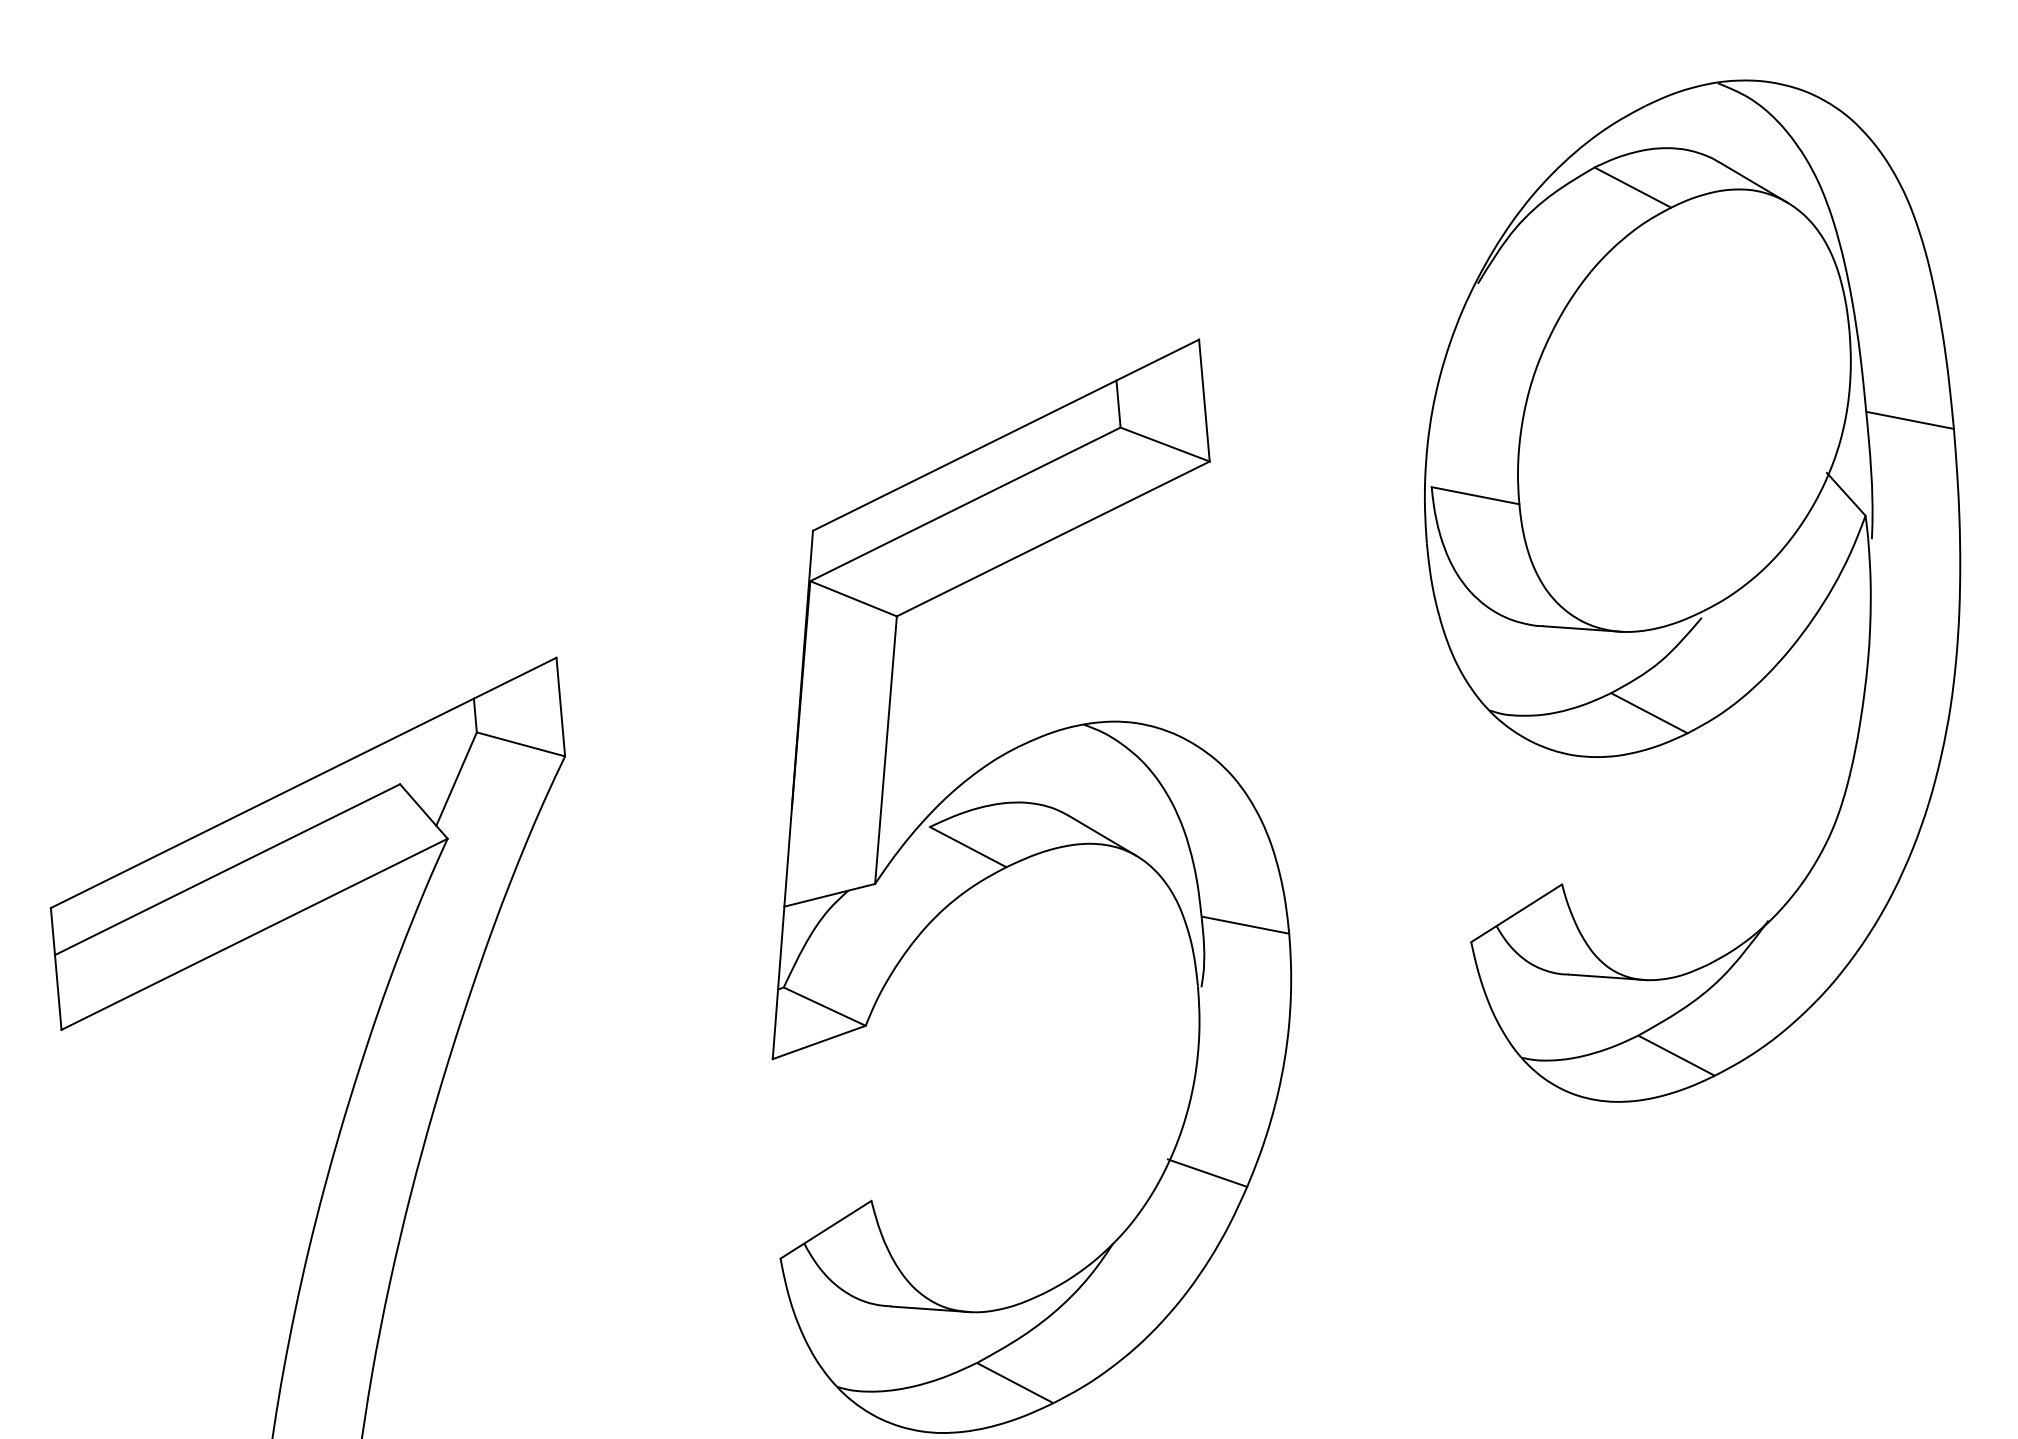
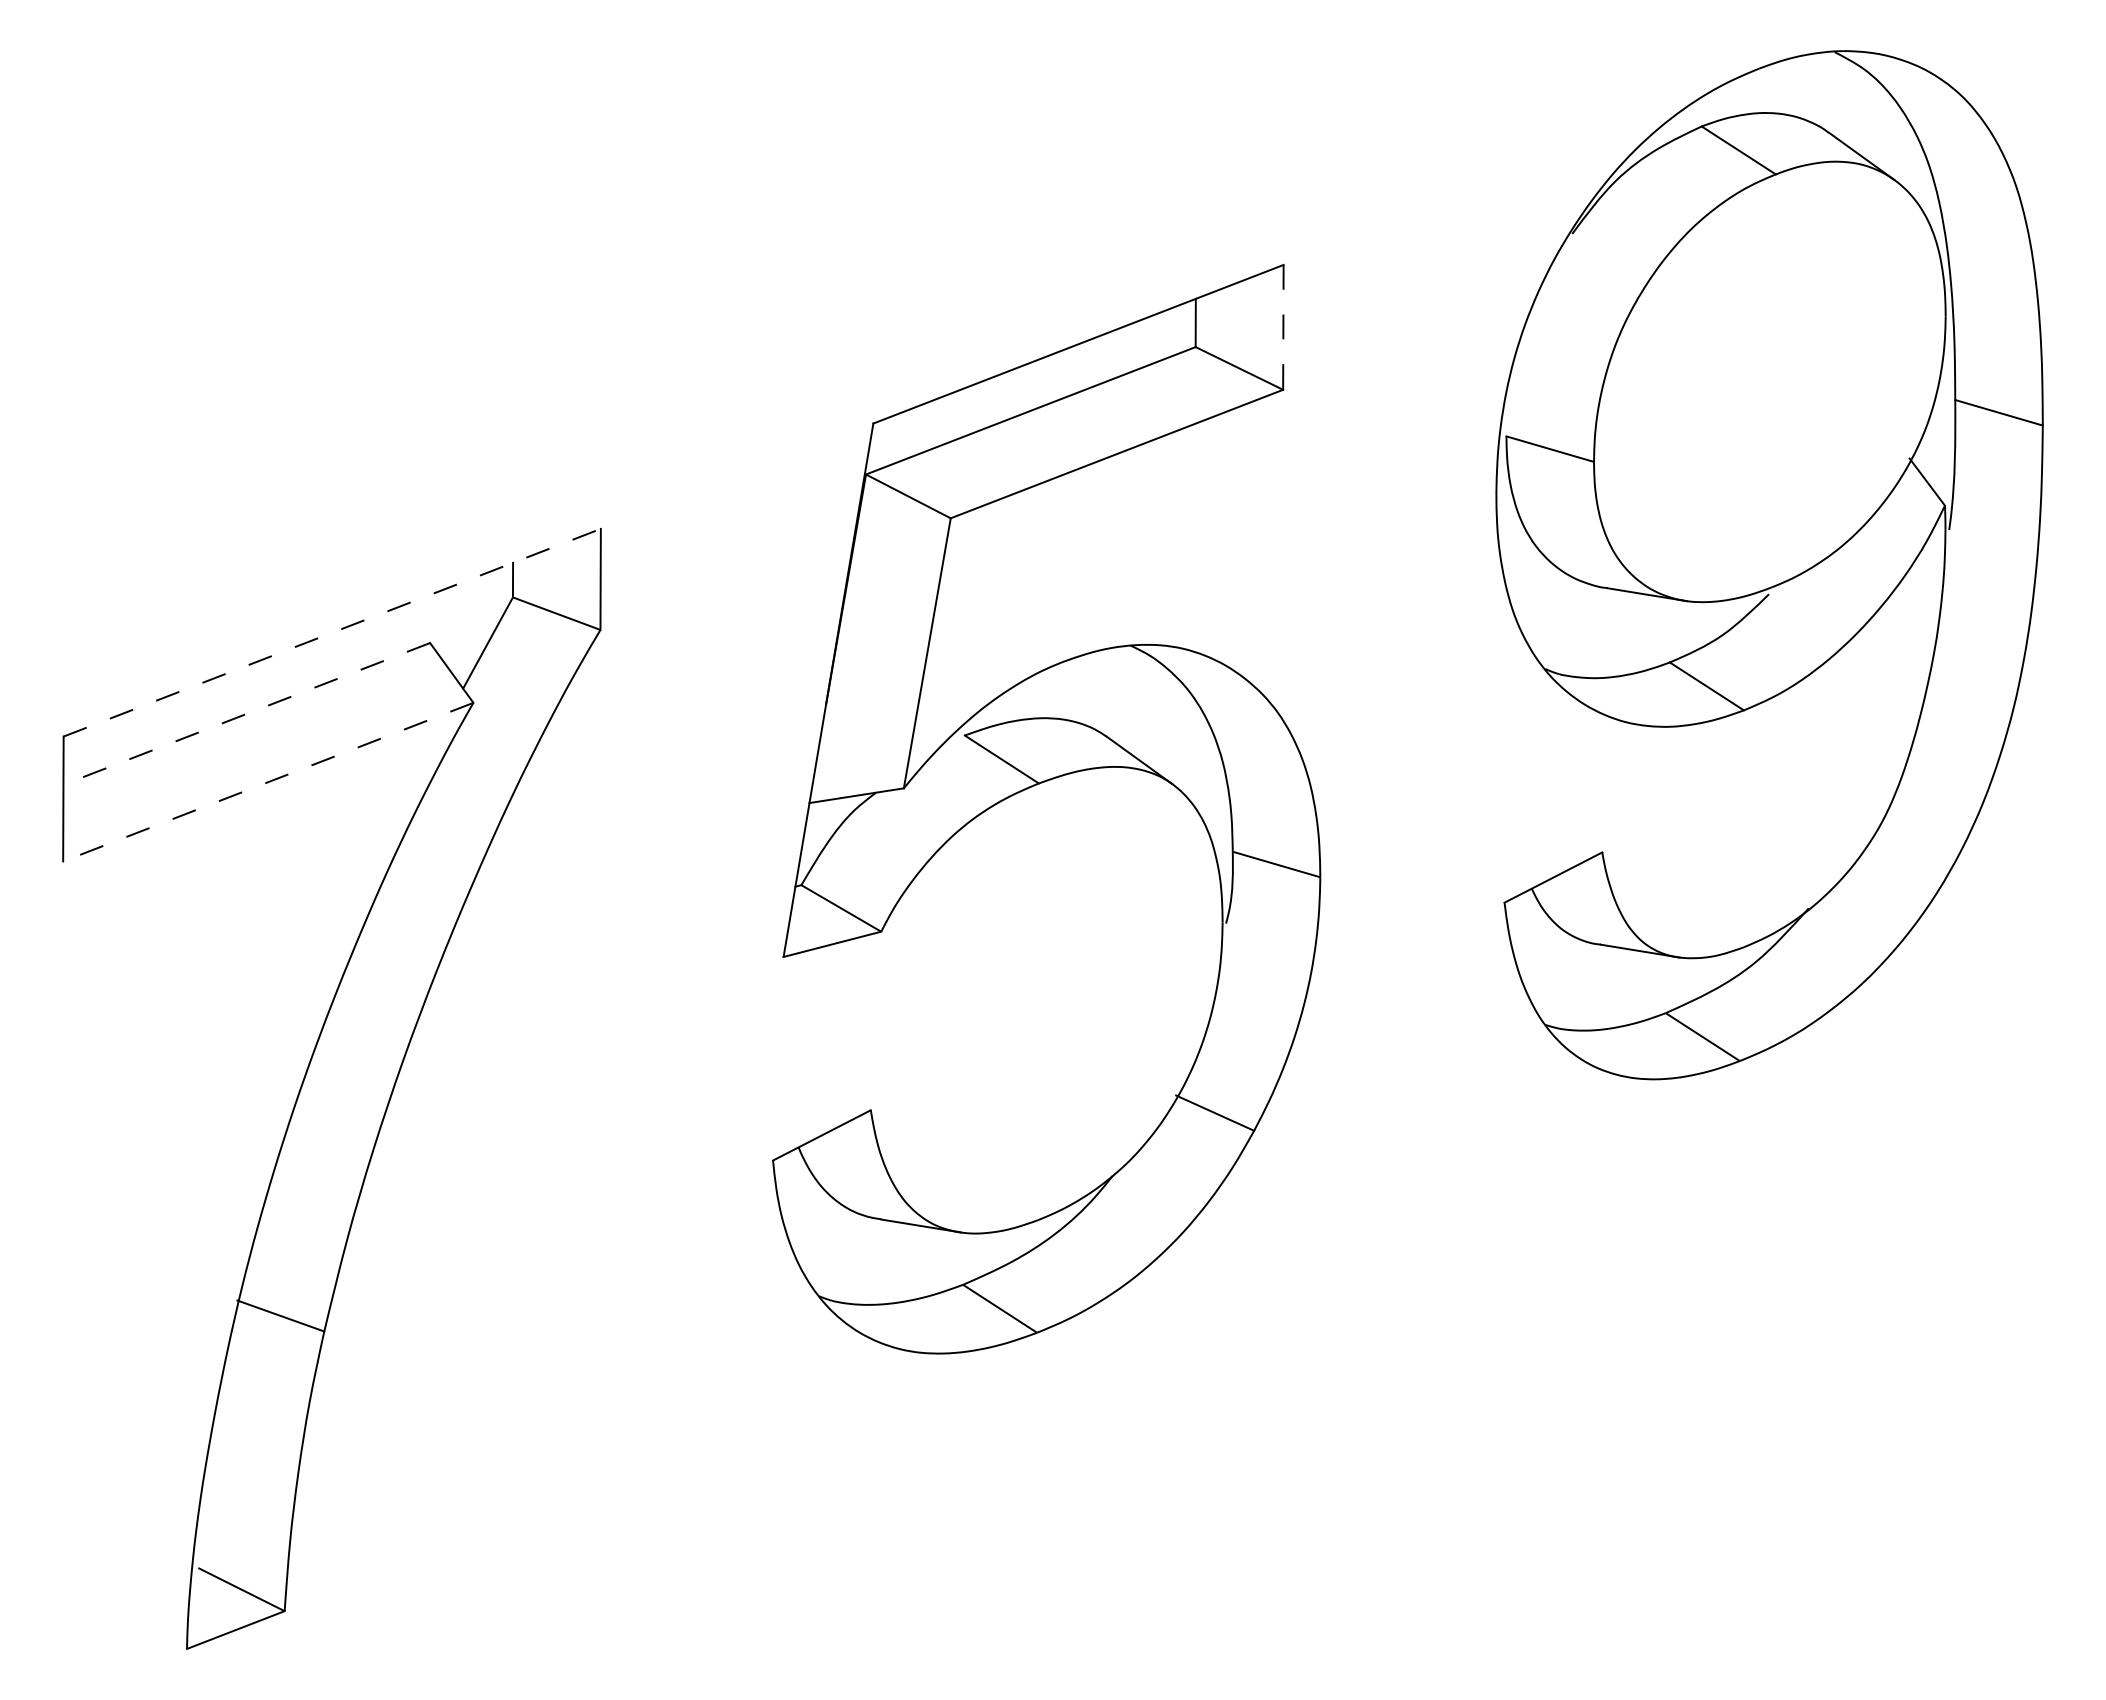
line: (1204, 400) -> (1283, 327), solid -> dashed
line: (303, 782) -> (332, 632), solid -> dashed
line: (227, 869) -> (246, 713), solid -> dashed
line: (254, 934) -> (268, 782), solid -> dashed

